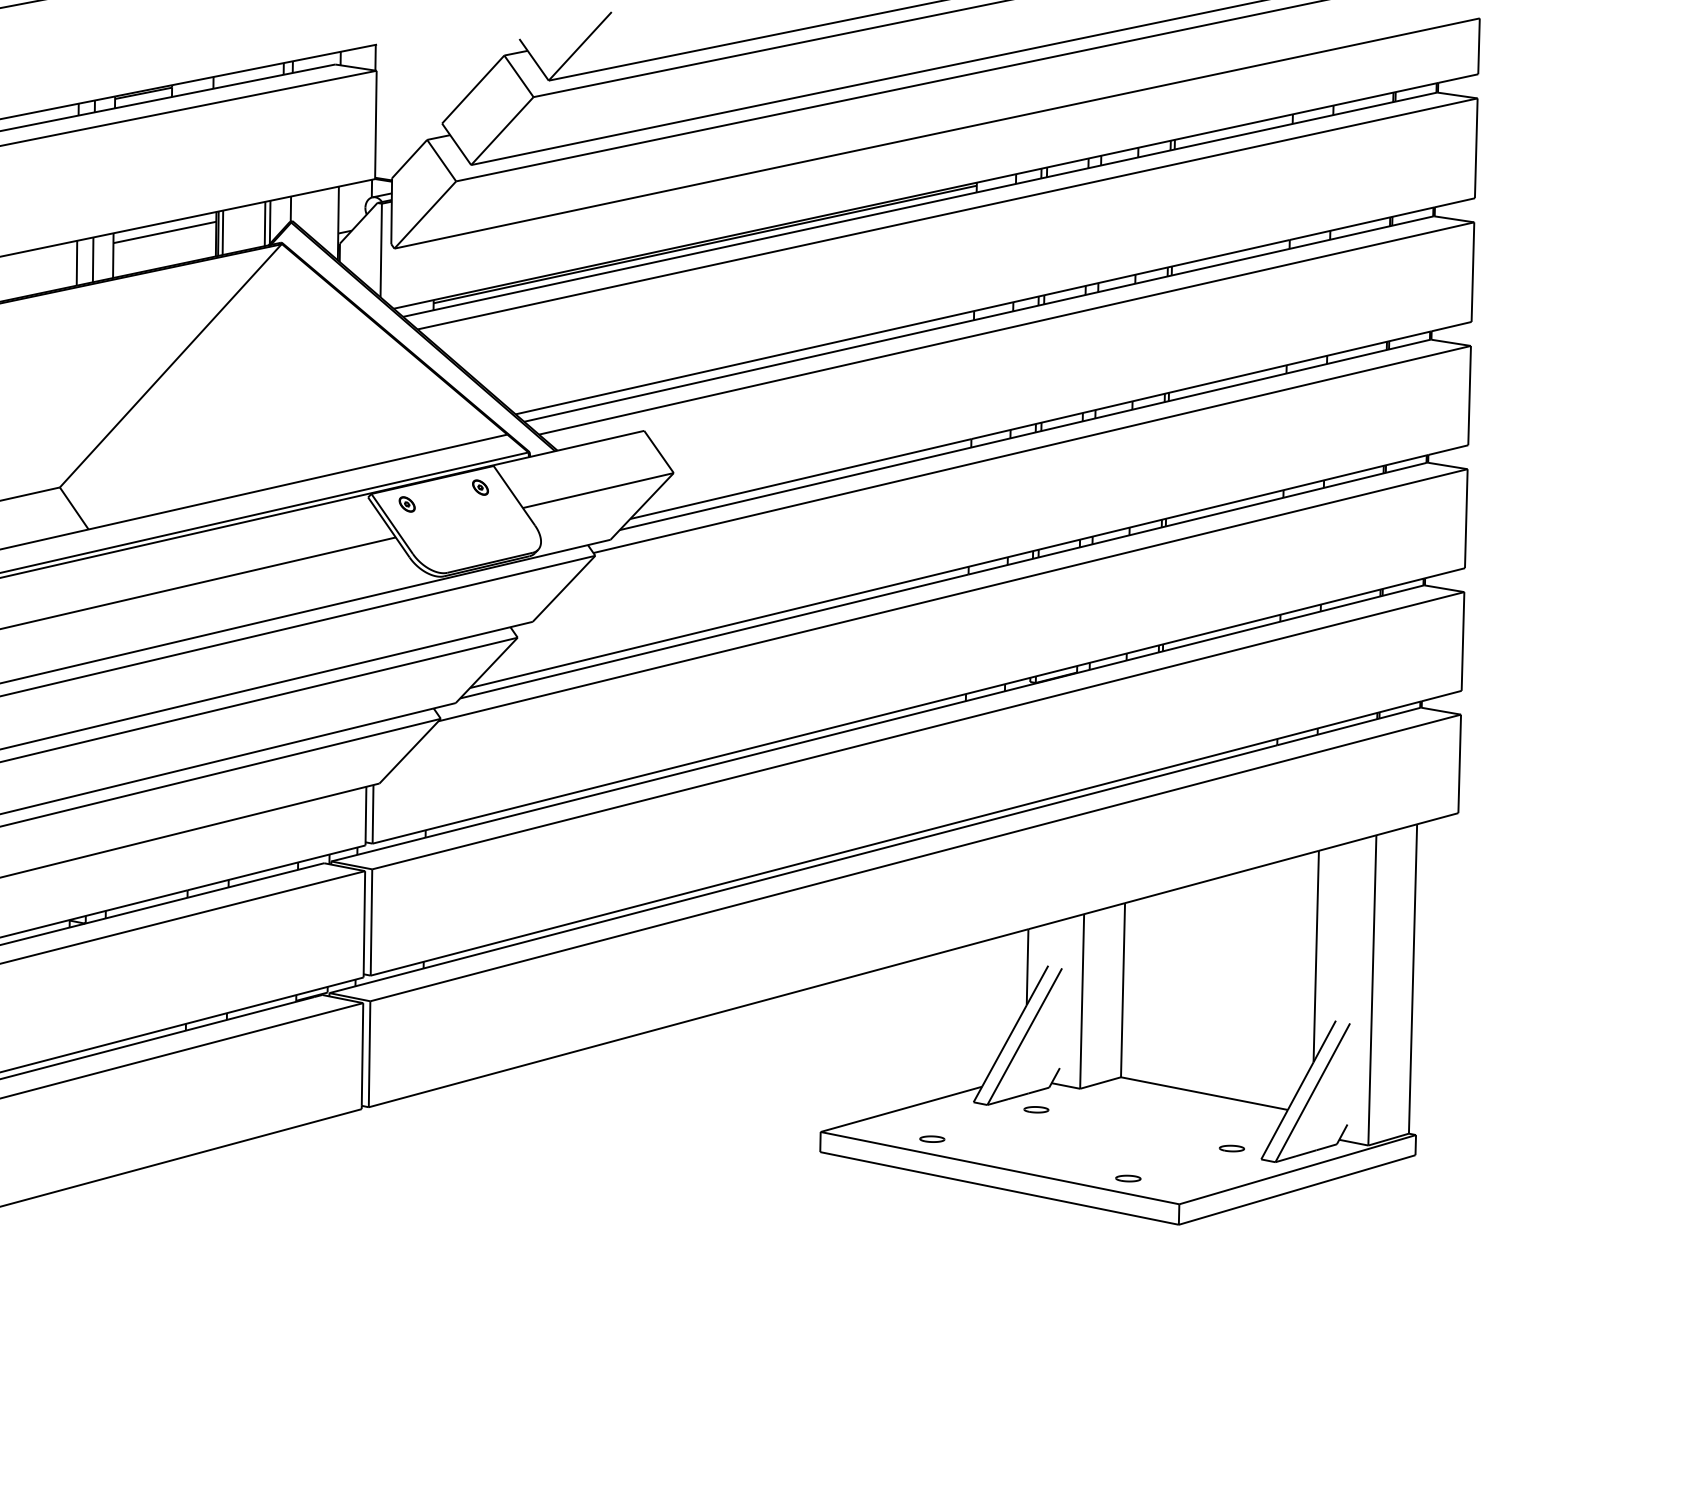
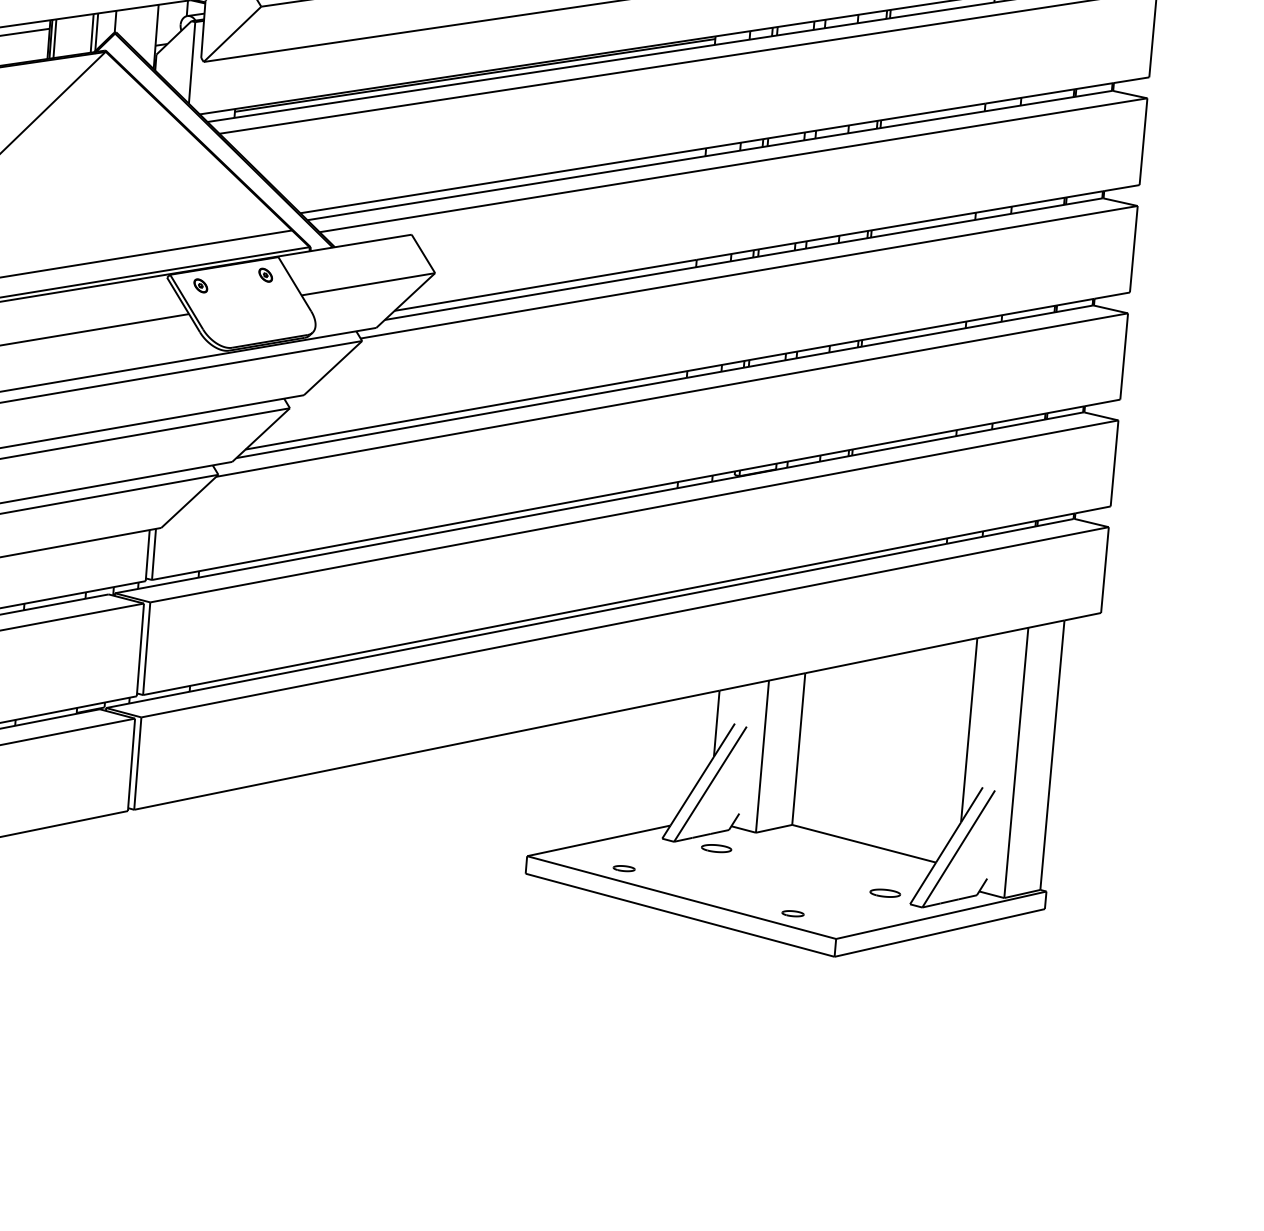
part: (1036, 1109) -> (716, 848), size x1.4
part: (1231, 1148) -> (884, 893), size x1.4

